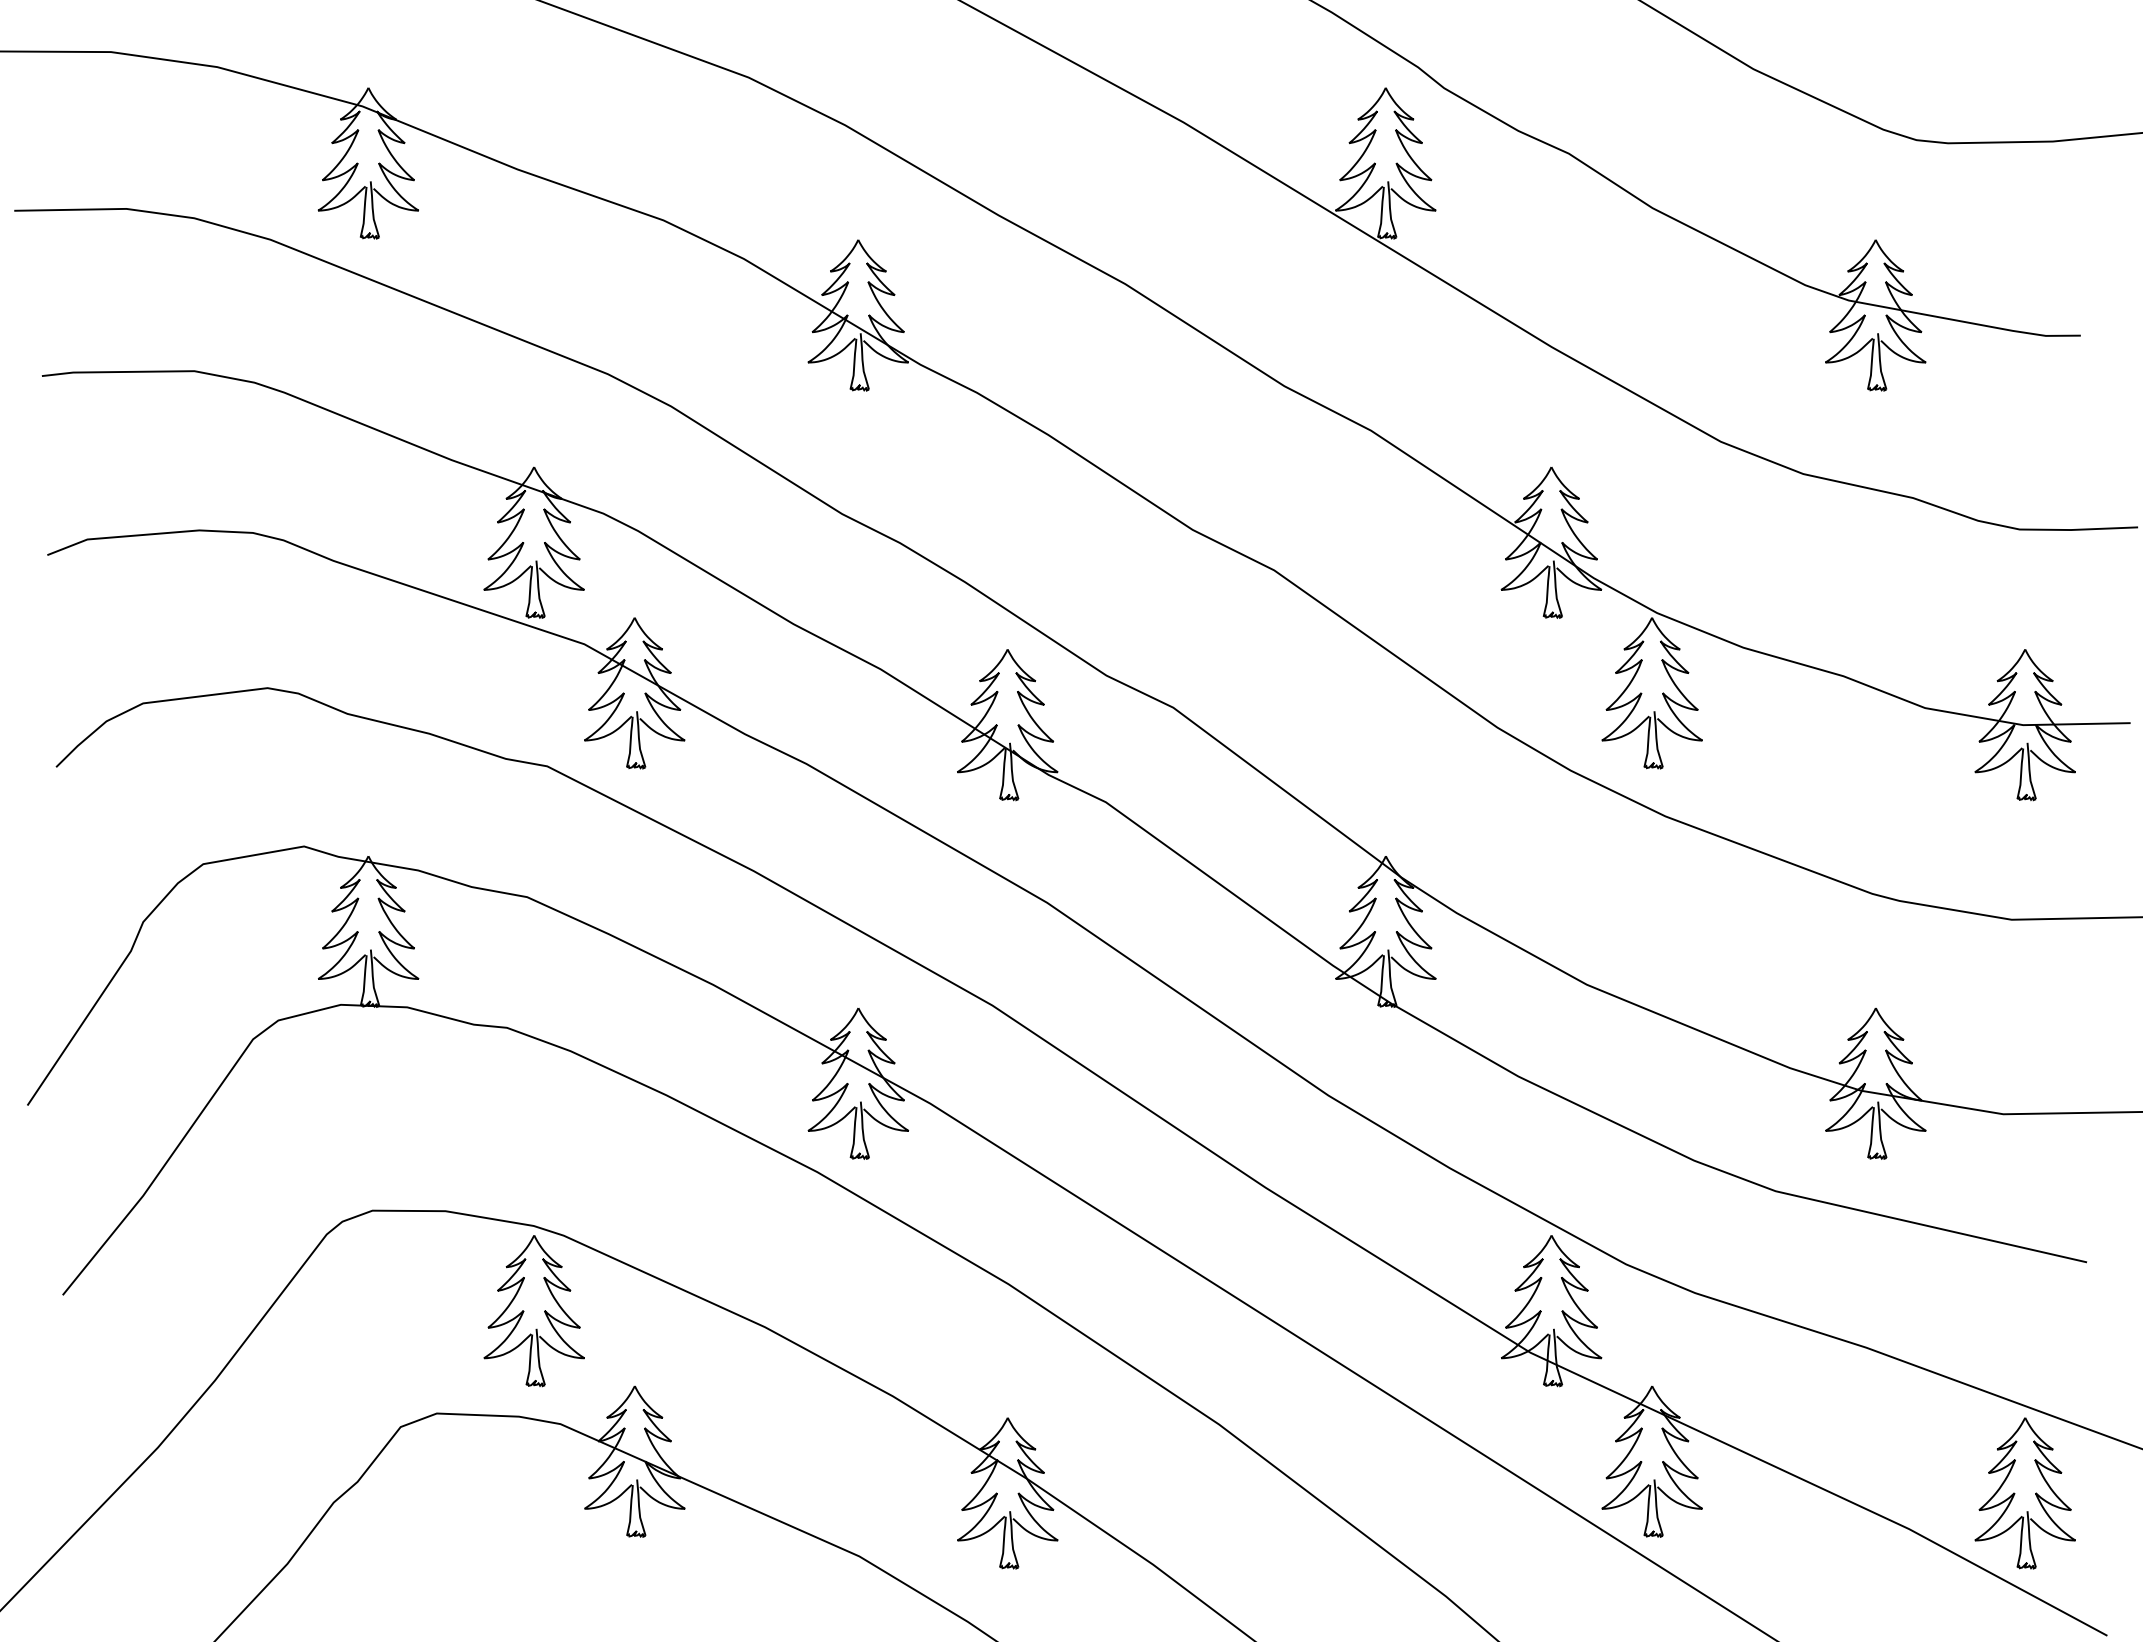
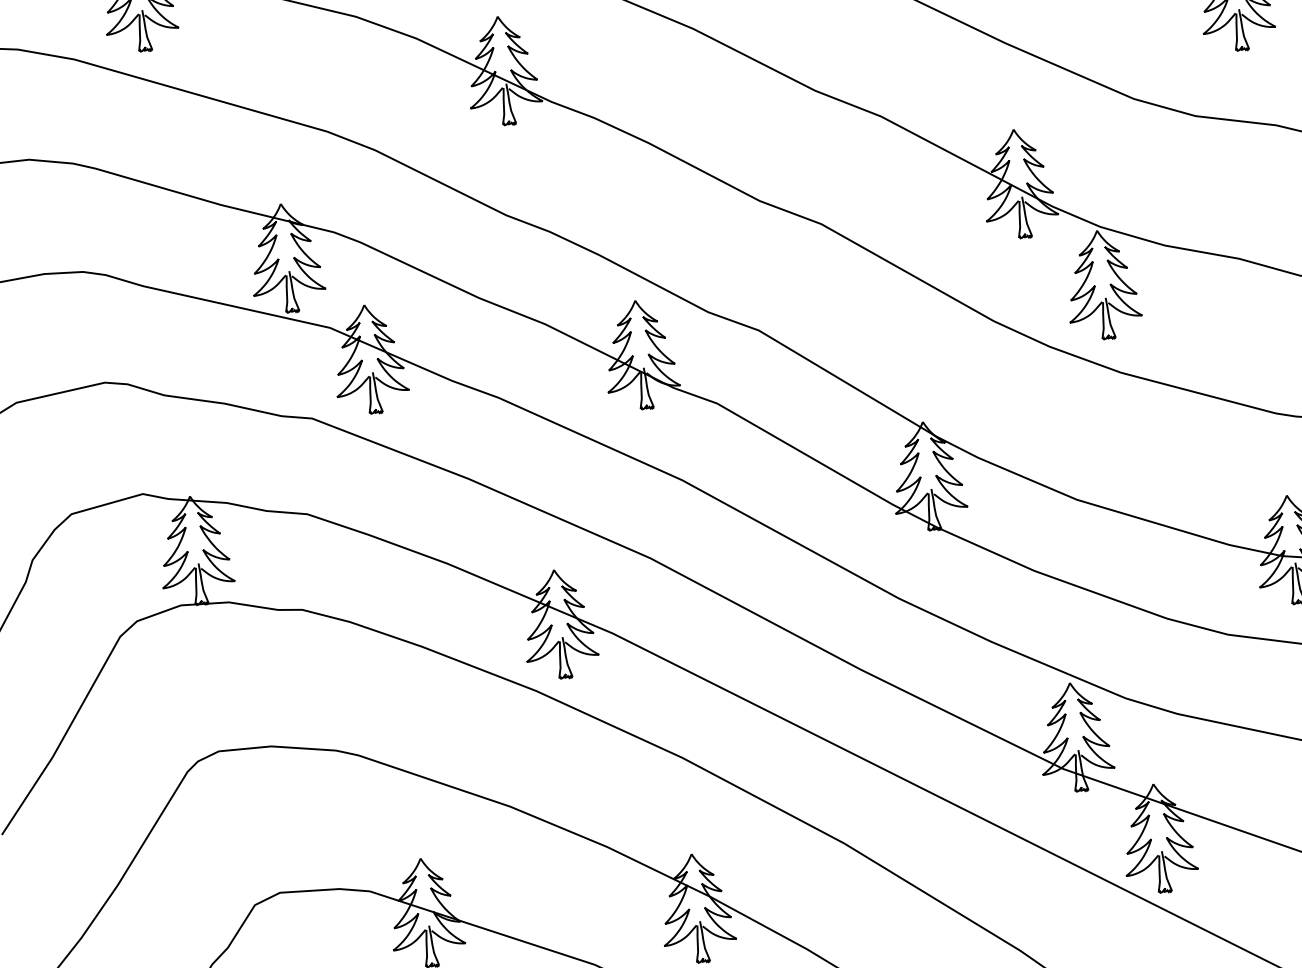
part: (533, 1311) -> (342, 812), removed

